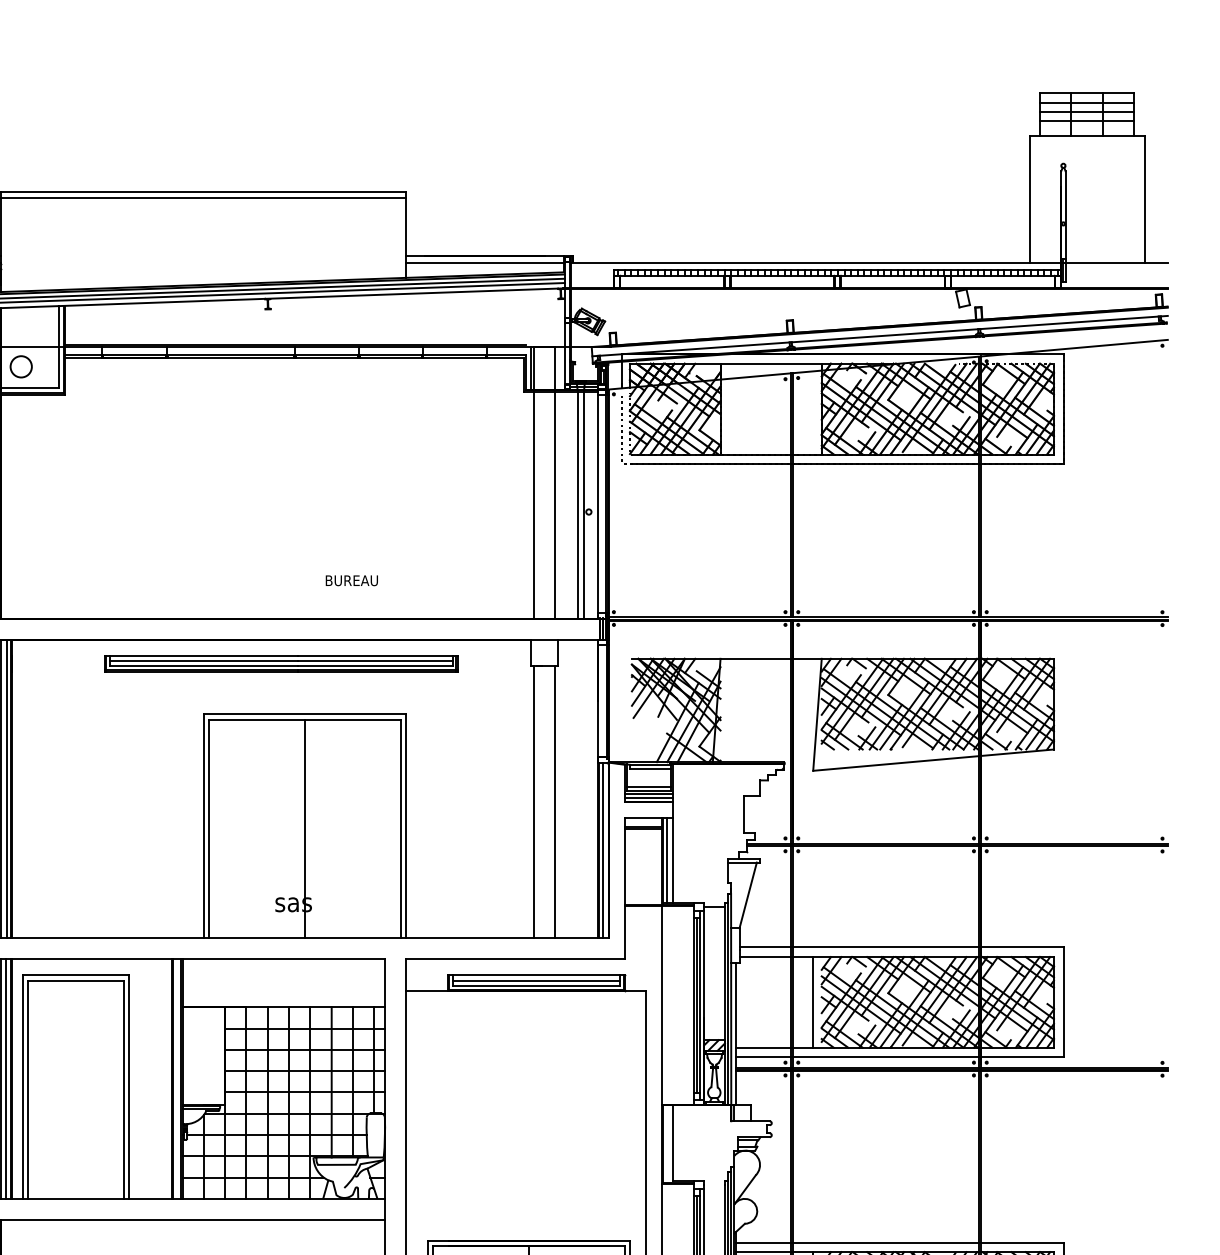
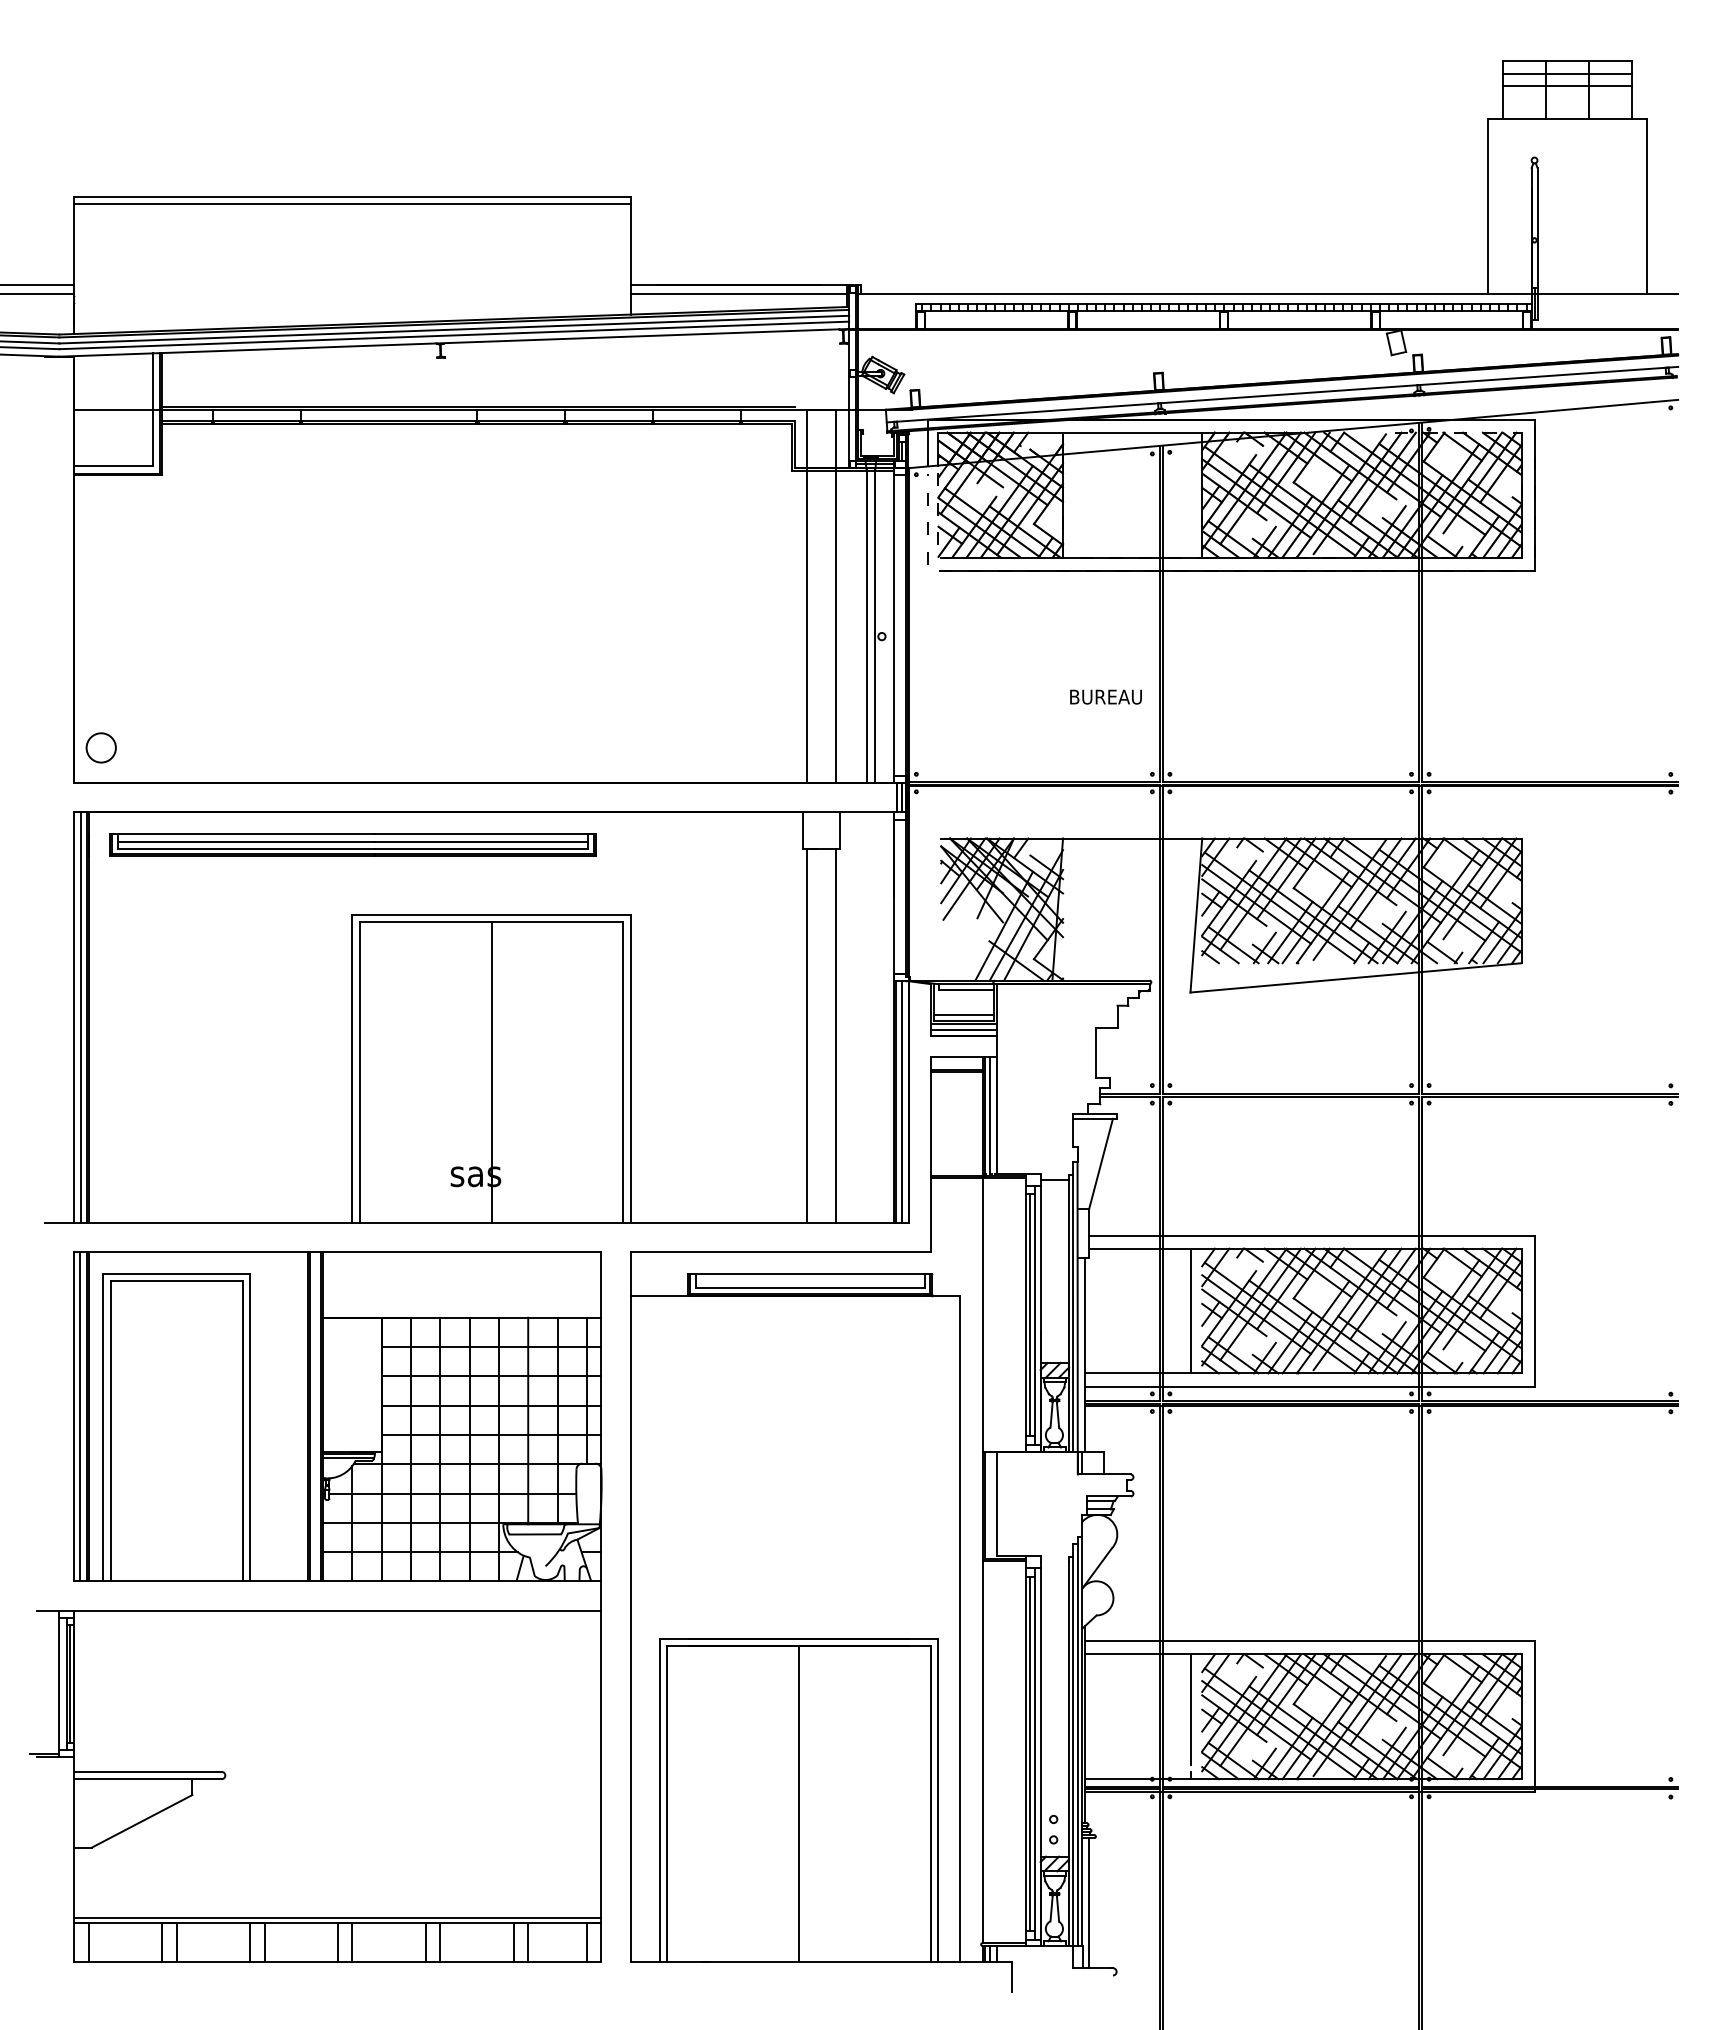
line: (1086, 121) -> (1566, 99), removed
circle: (20, 366) -> (100, 747), moved
line: (531, 367) -> (802, 438), removed
text: (351, 580) -> (1105, 696), moved
part: (280, 663) -> (352, 844), moved
line: (536, 980) -> (809, 1281), removed

